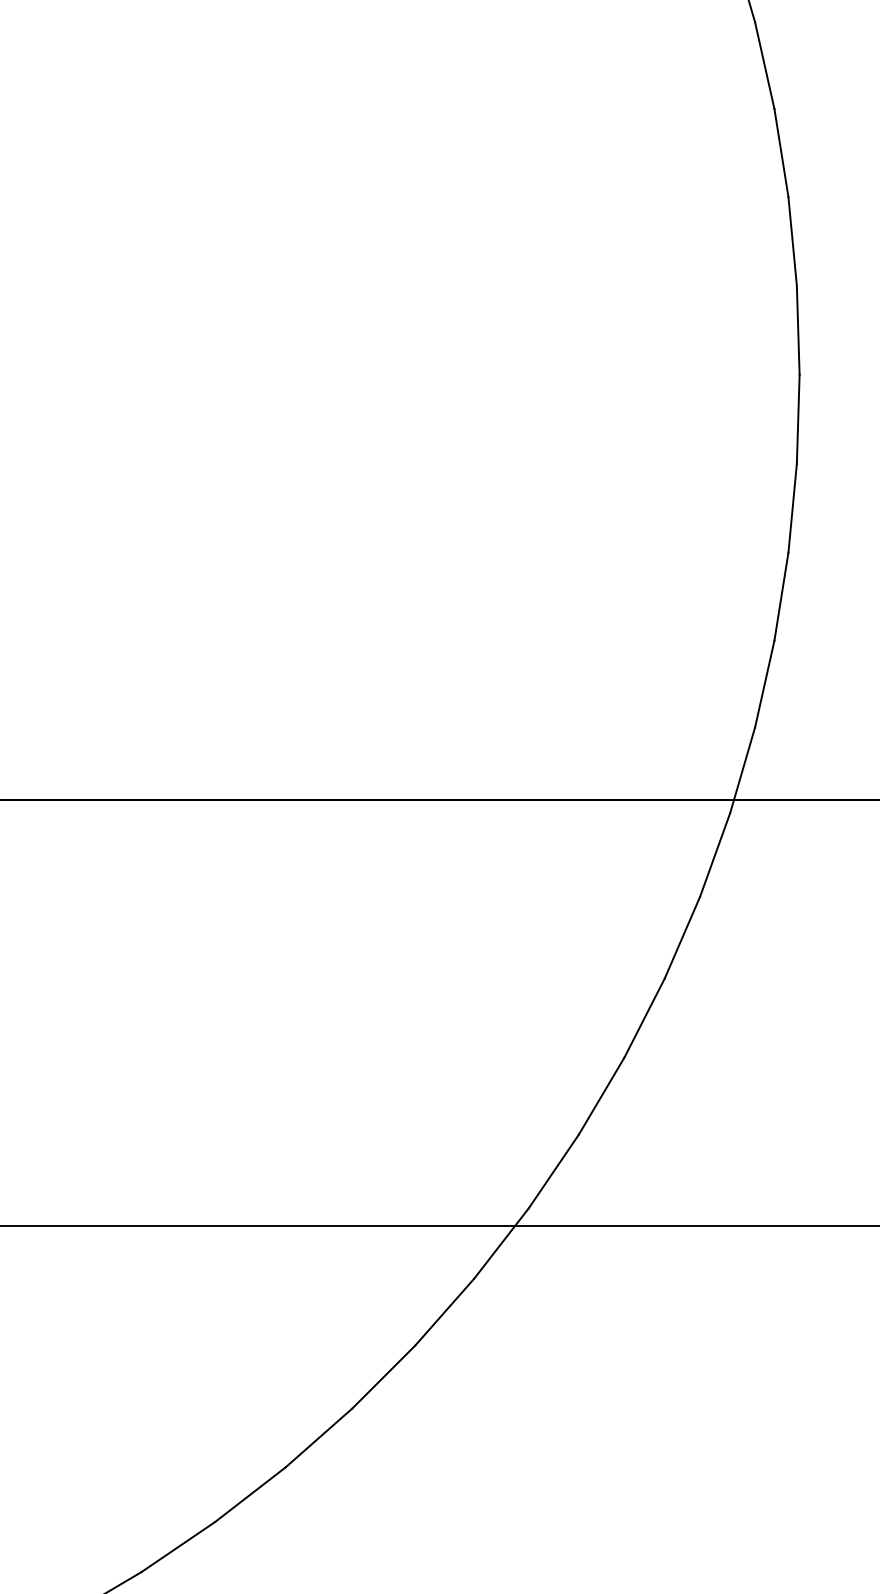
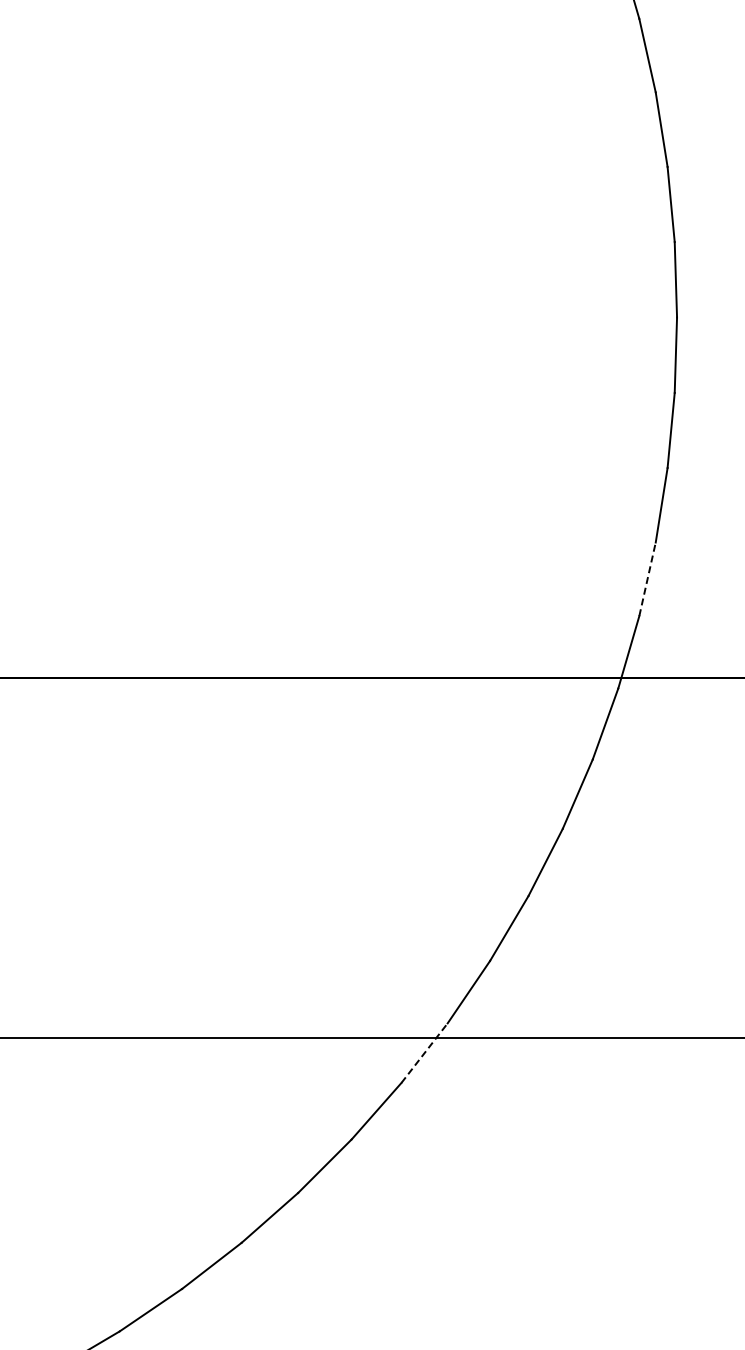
line: (764, 684) -> (647, 579), solid -> dashed
line: (501, 1243) -> (424, 1053), solid -> dashed

